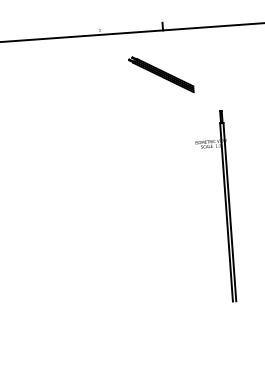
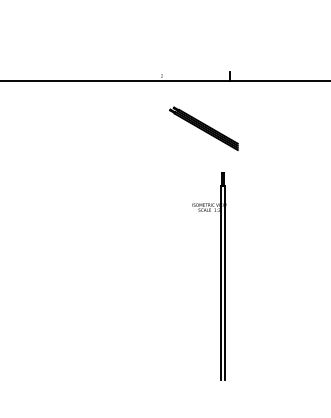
part: (160, 74) -> (203, 128), moved
part: (225, 206) -> (220, 276), moved

